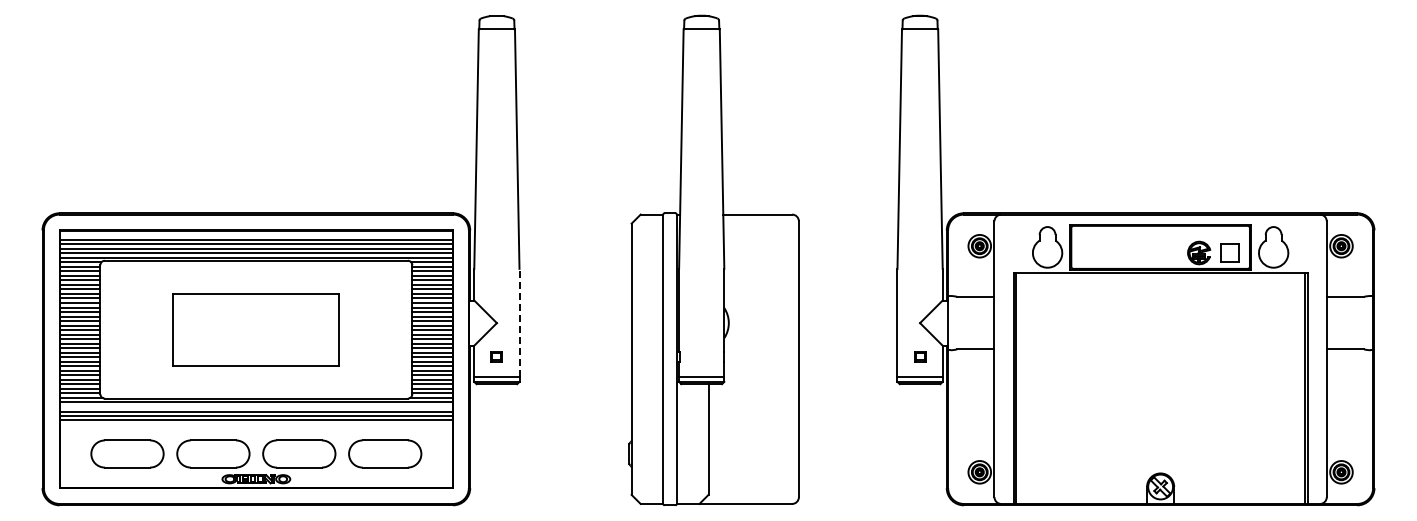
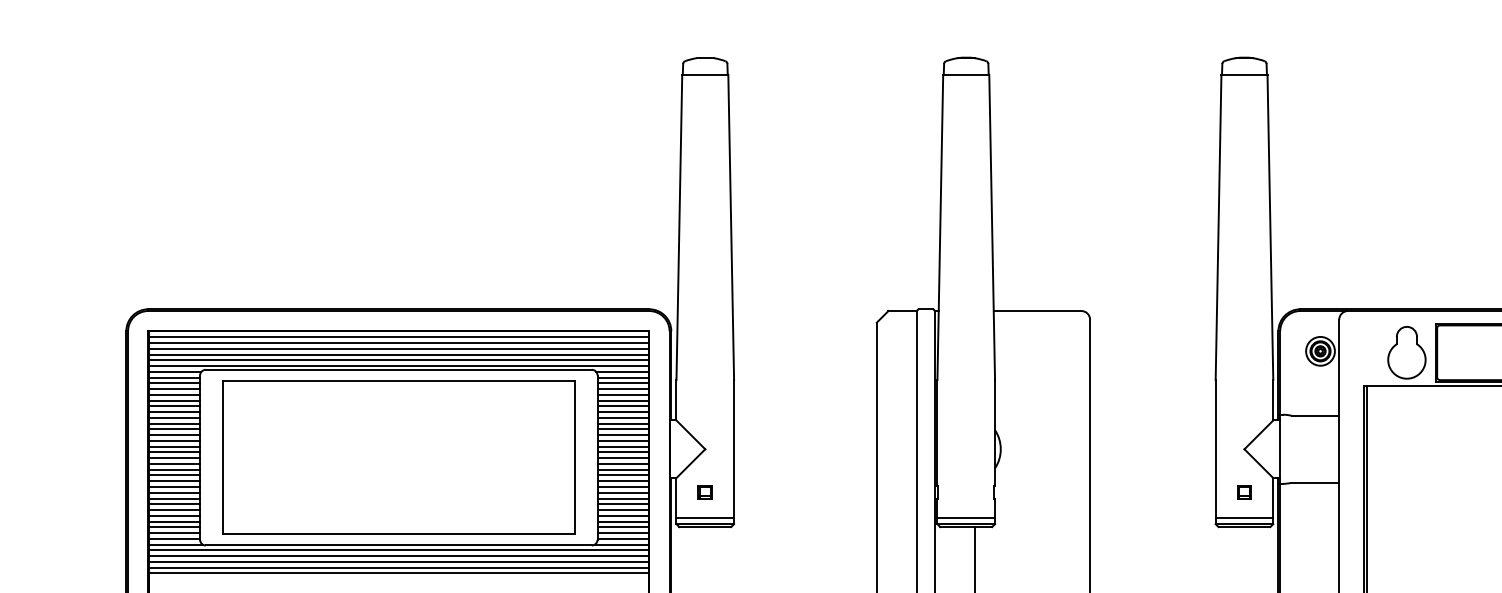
line: (255, 235) -> (397, 337), added
line: (519, 322) -> (734, 448), dashed -> solid
part: (255, 329) -> (397, 457), size x1.67
line: (255, 406) -> (397, 555), added

